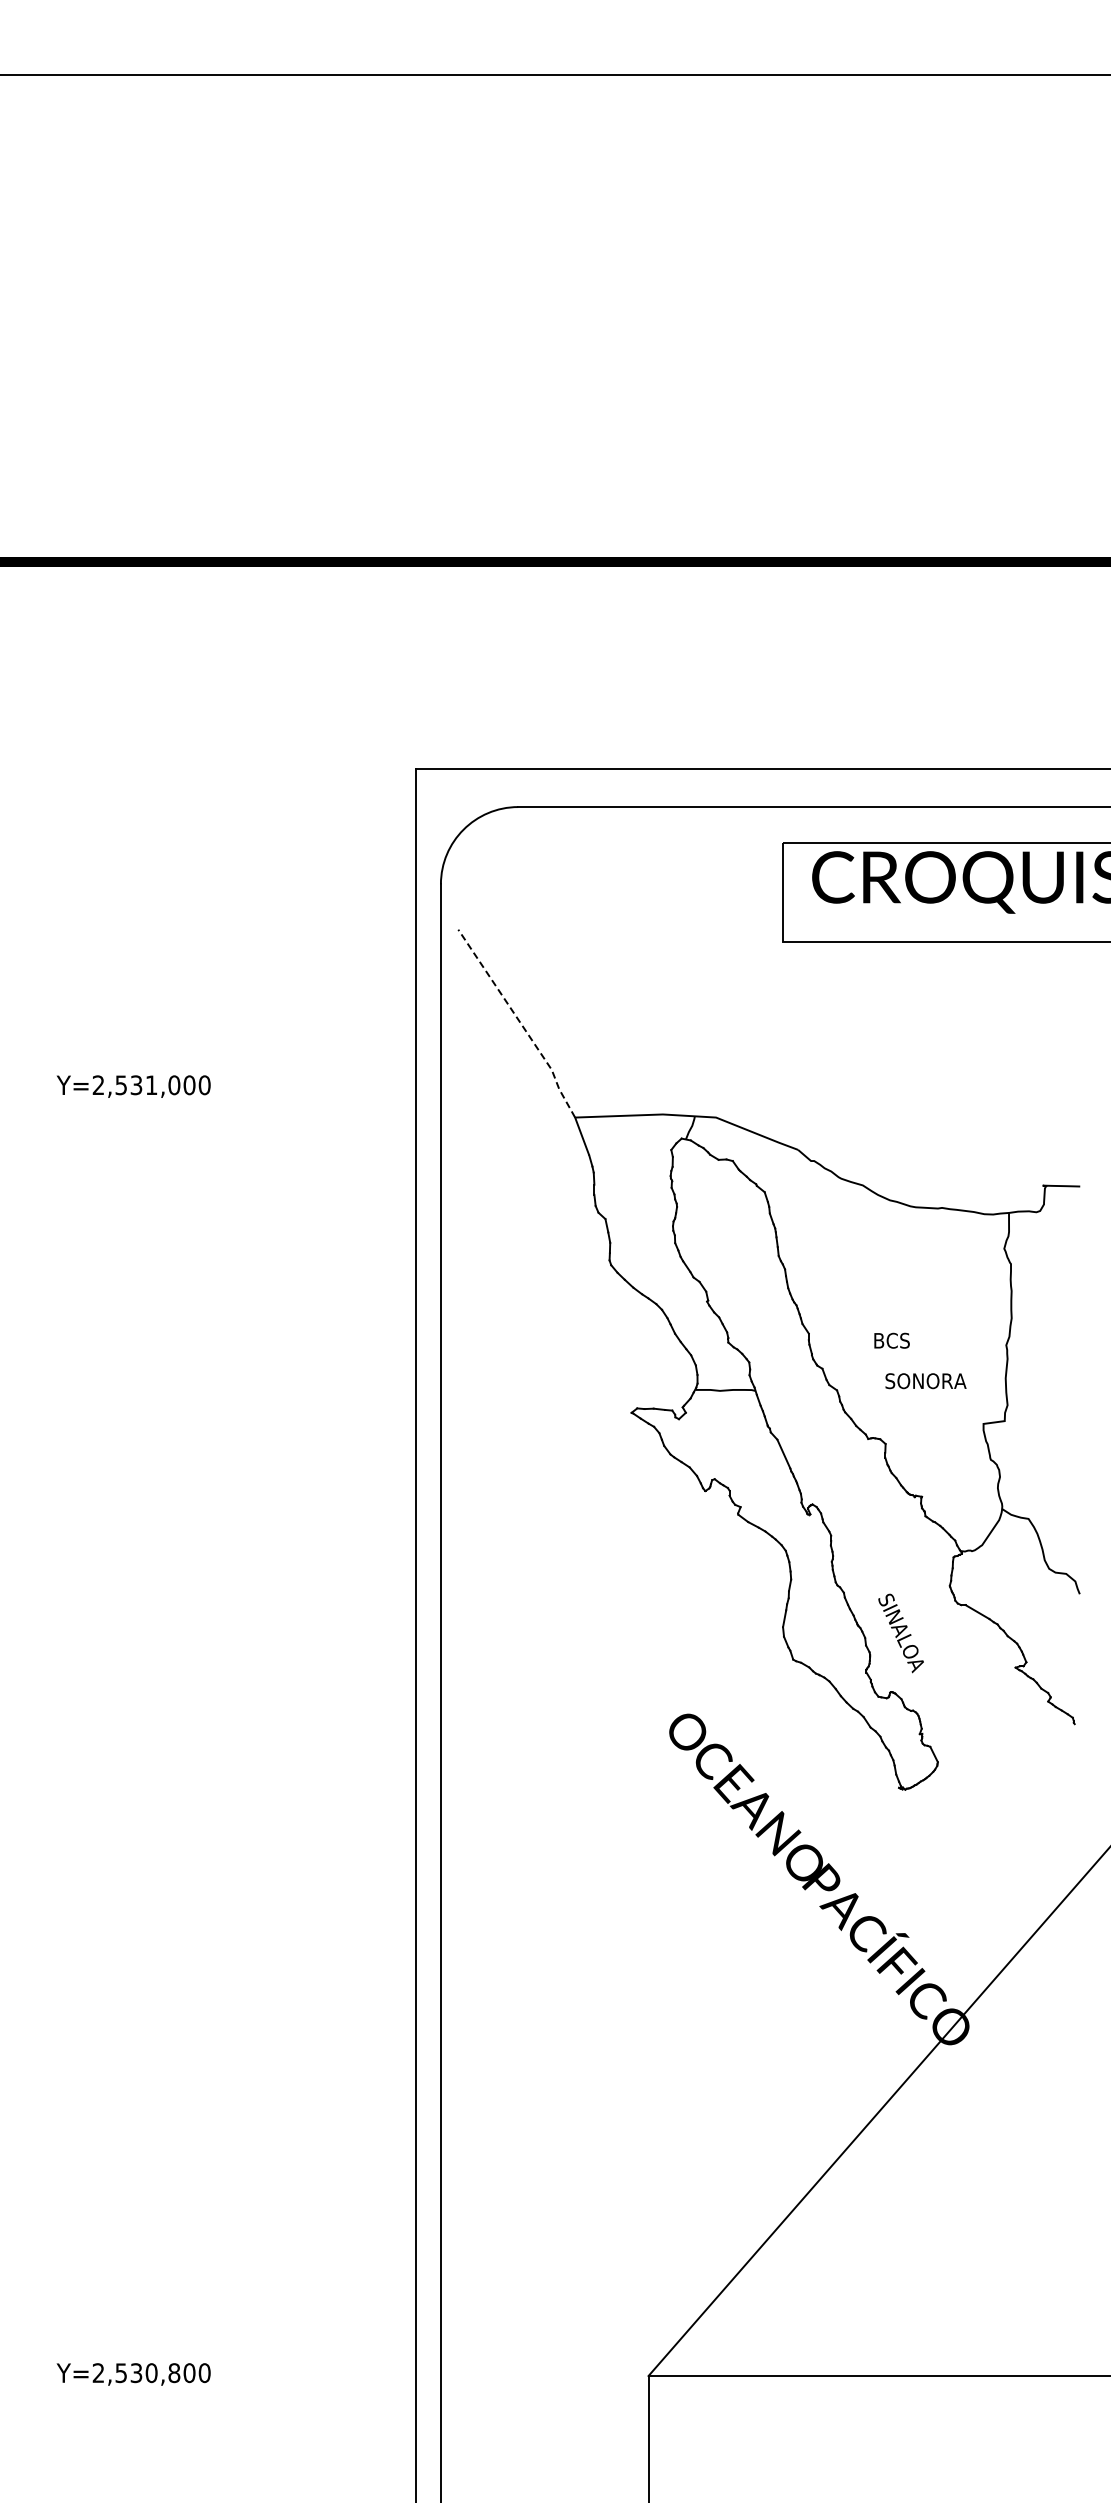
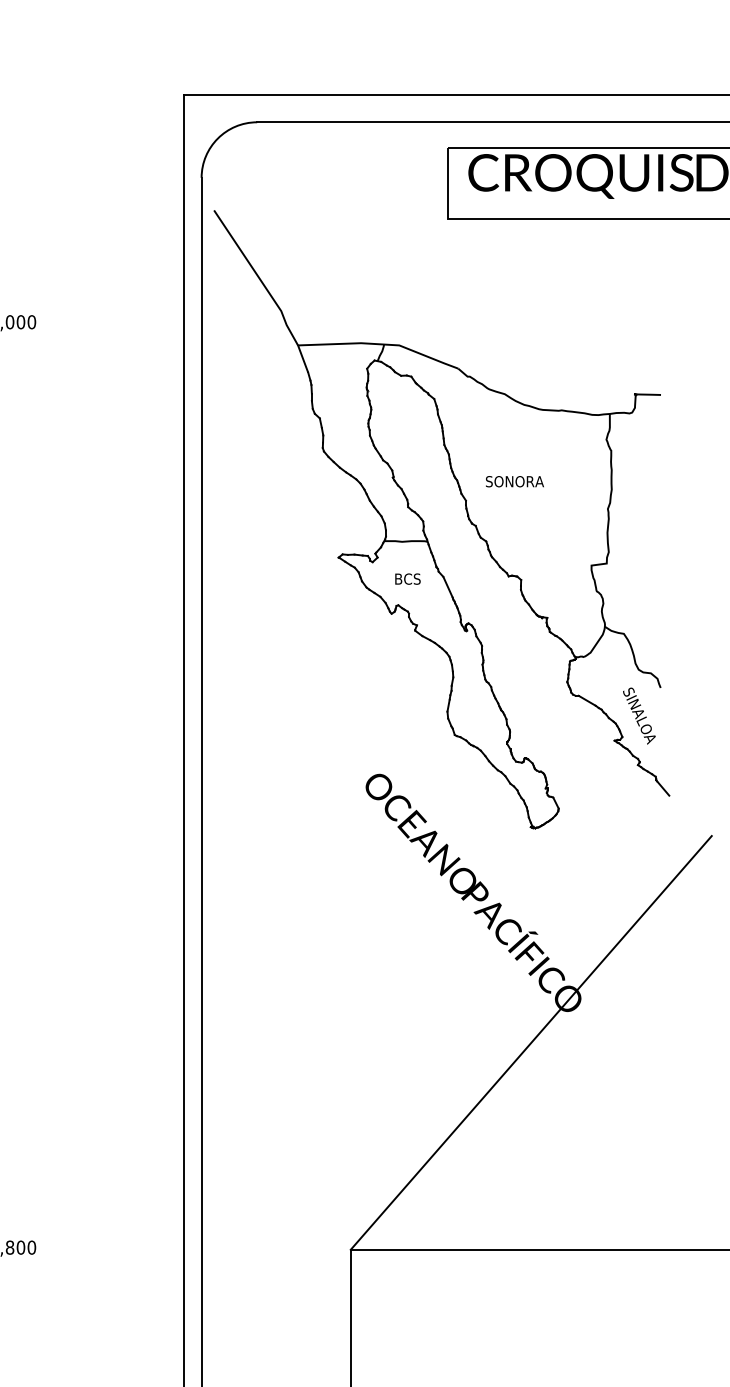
line: (520, 1022) -> (258, 277), dashed -> solid
text: (891, 1340) -> (407, 578), moved
text: (925, 1381) -> (514, 481), moved
text: (900, 1633) -> (638, 716), moved
line: (1082, 1734) -> (662, 788), added

